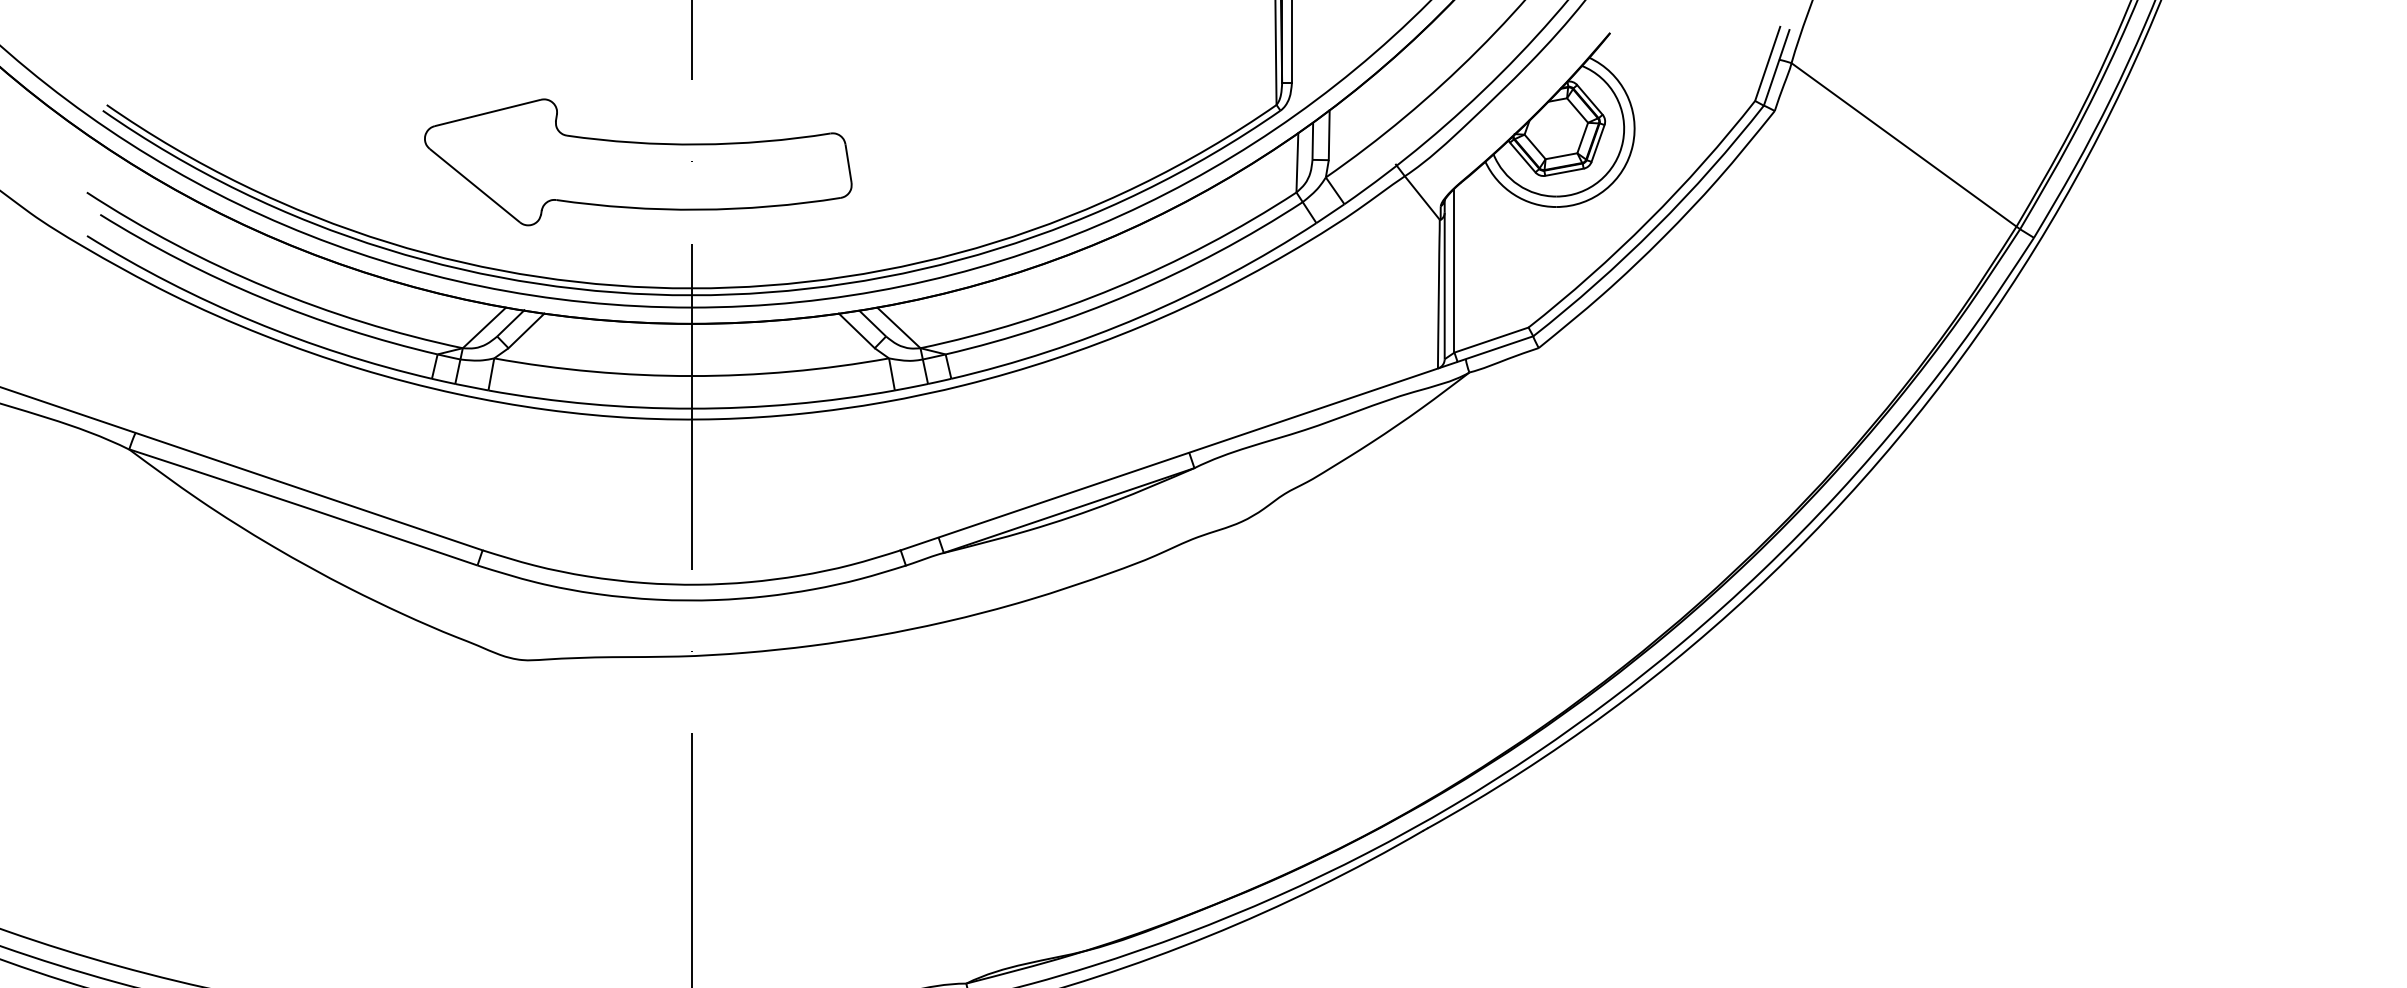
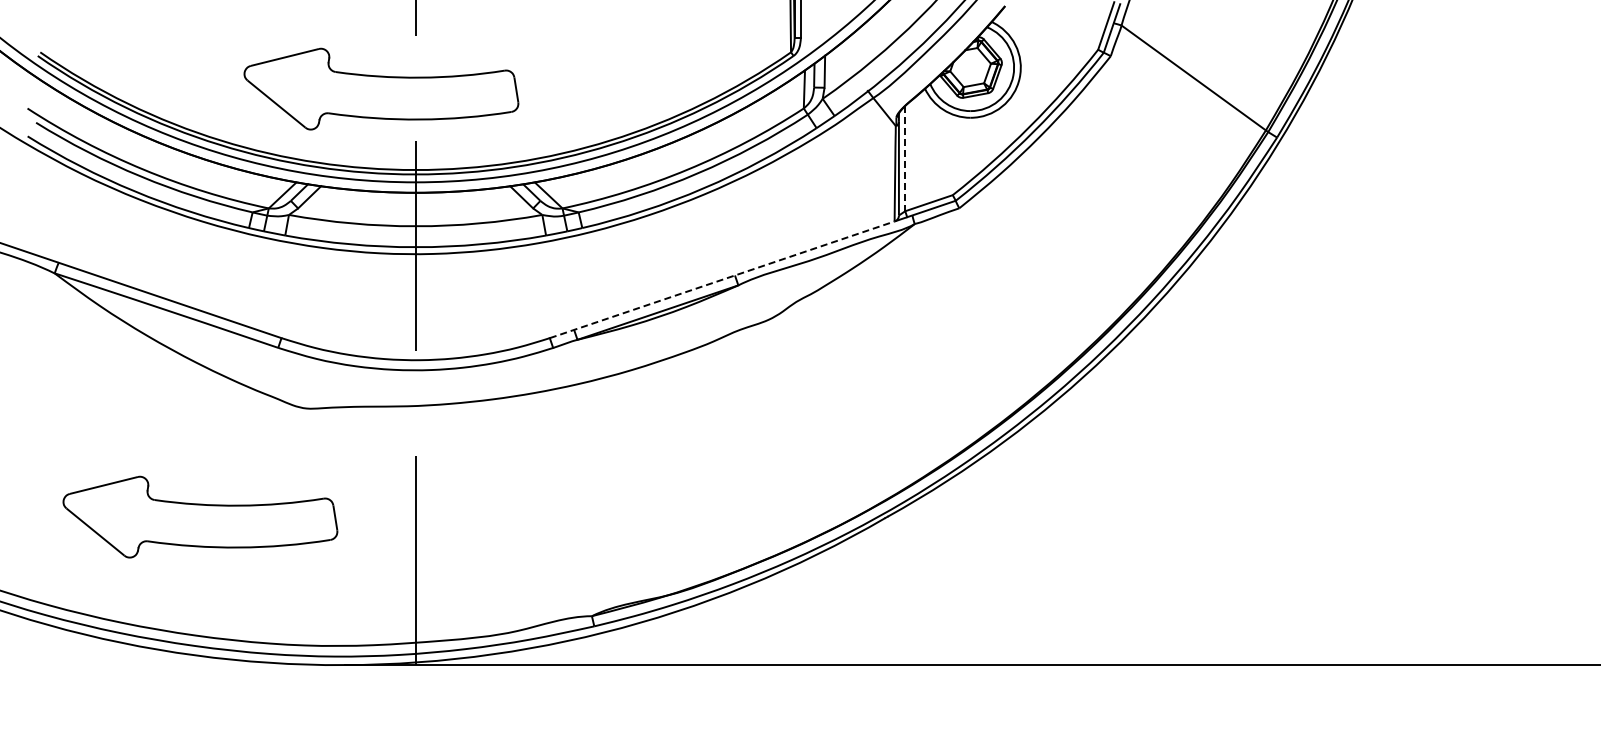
line: (1454, 270) -> (905, 158), solid -> dashed
line: (1169, 458) -> (722, 279), solid -> dashed
part: (356, 828) -> (200, 516), added

